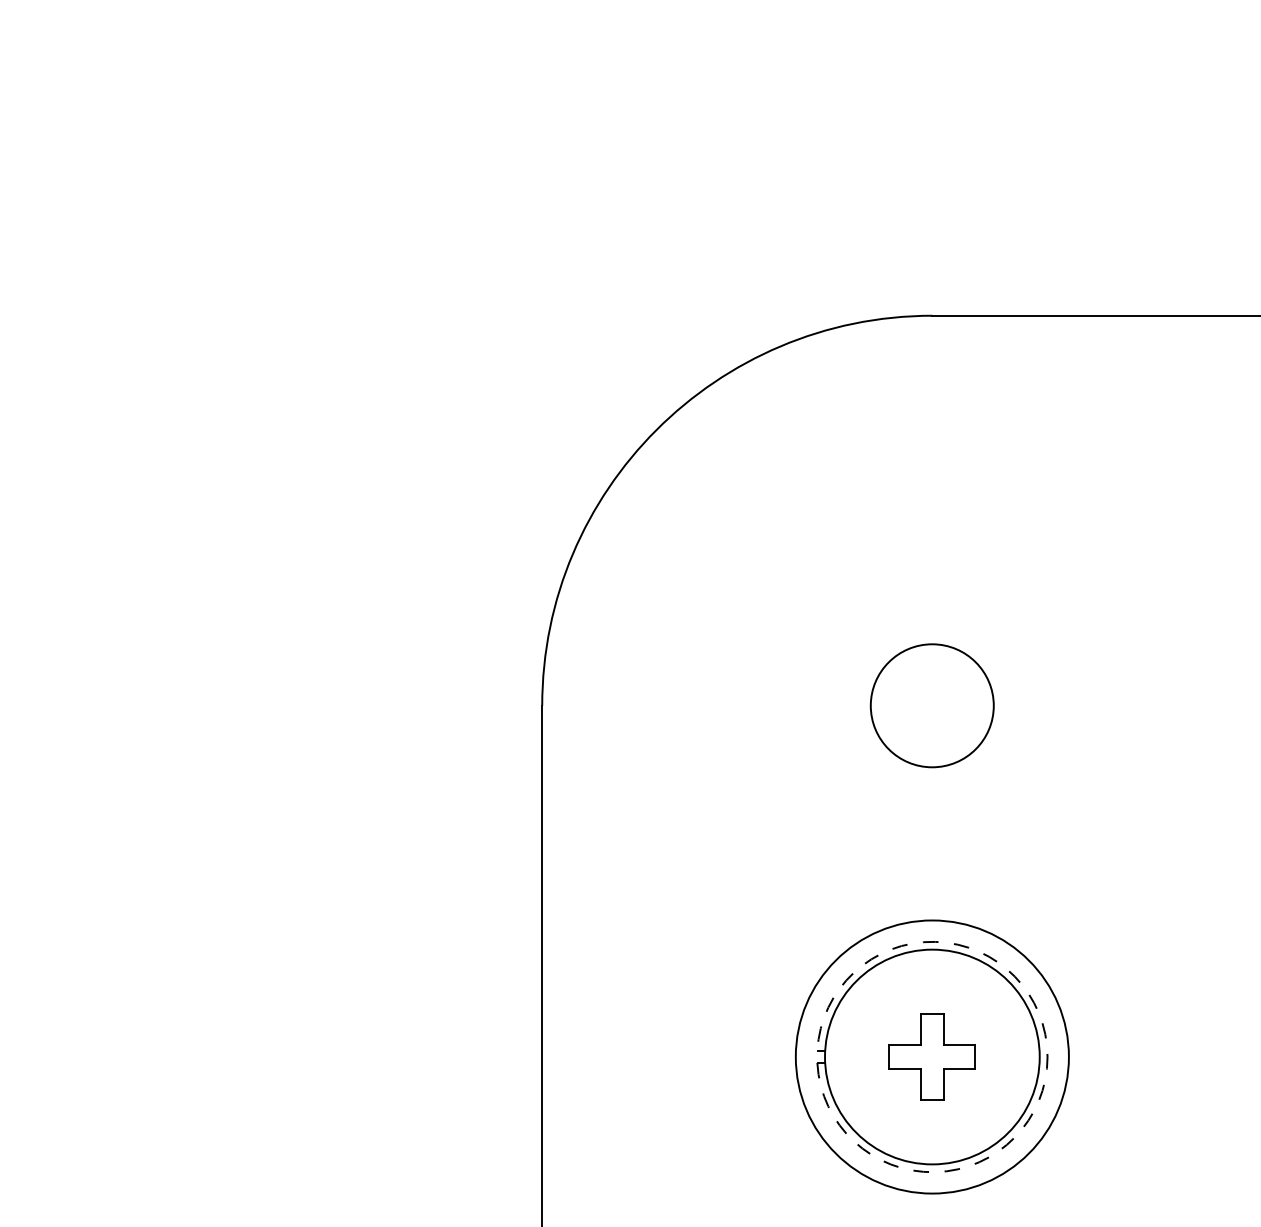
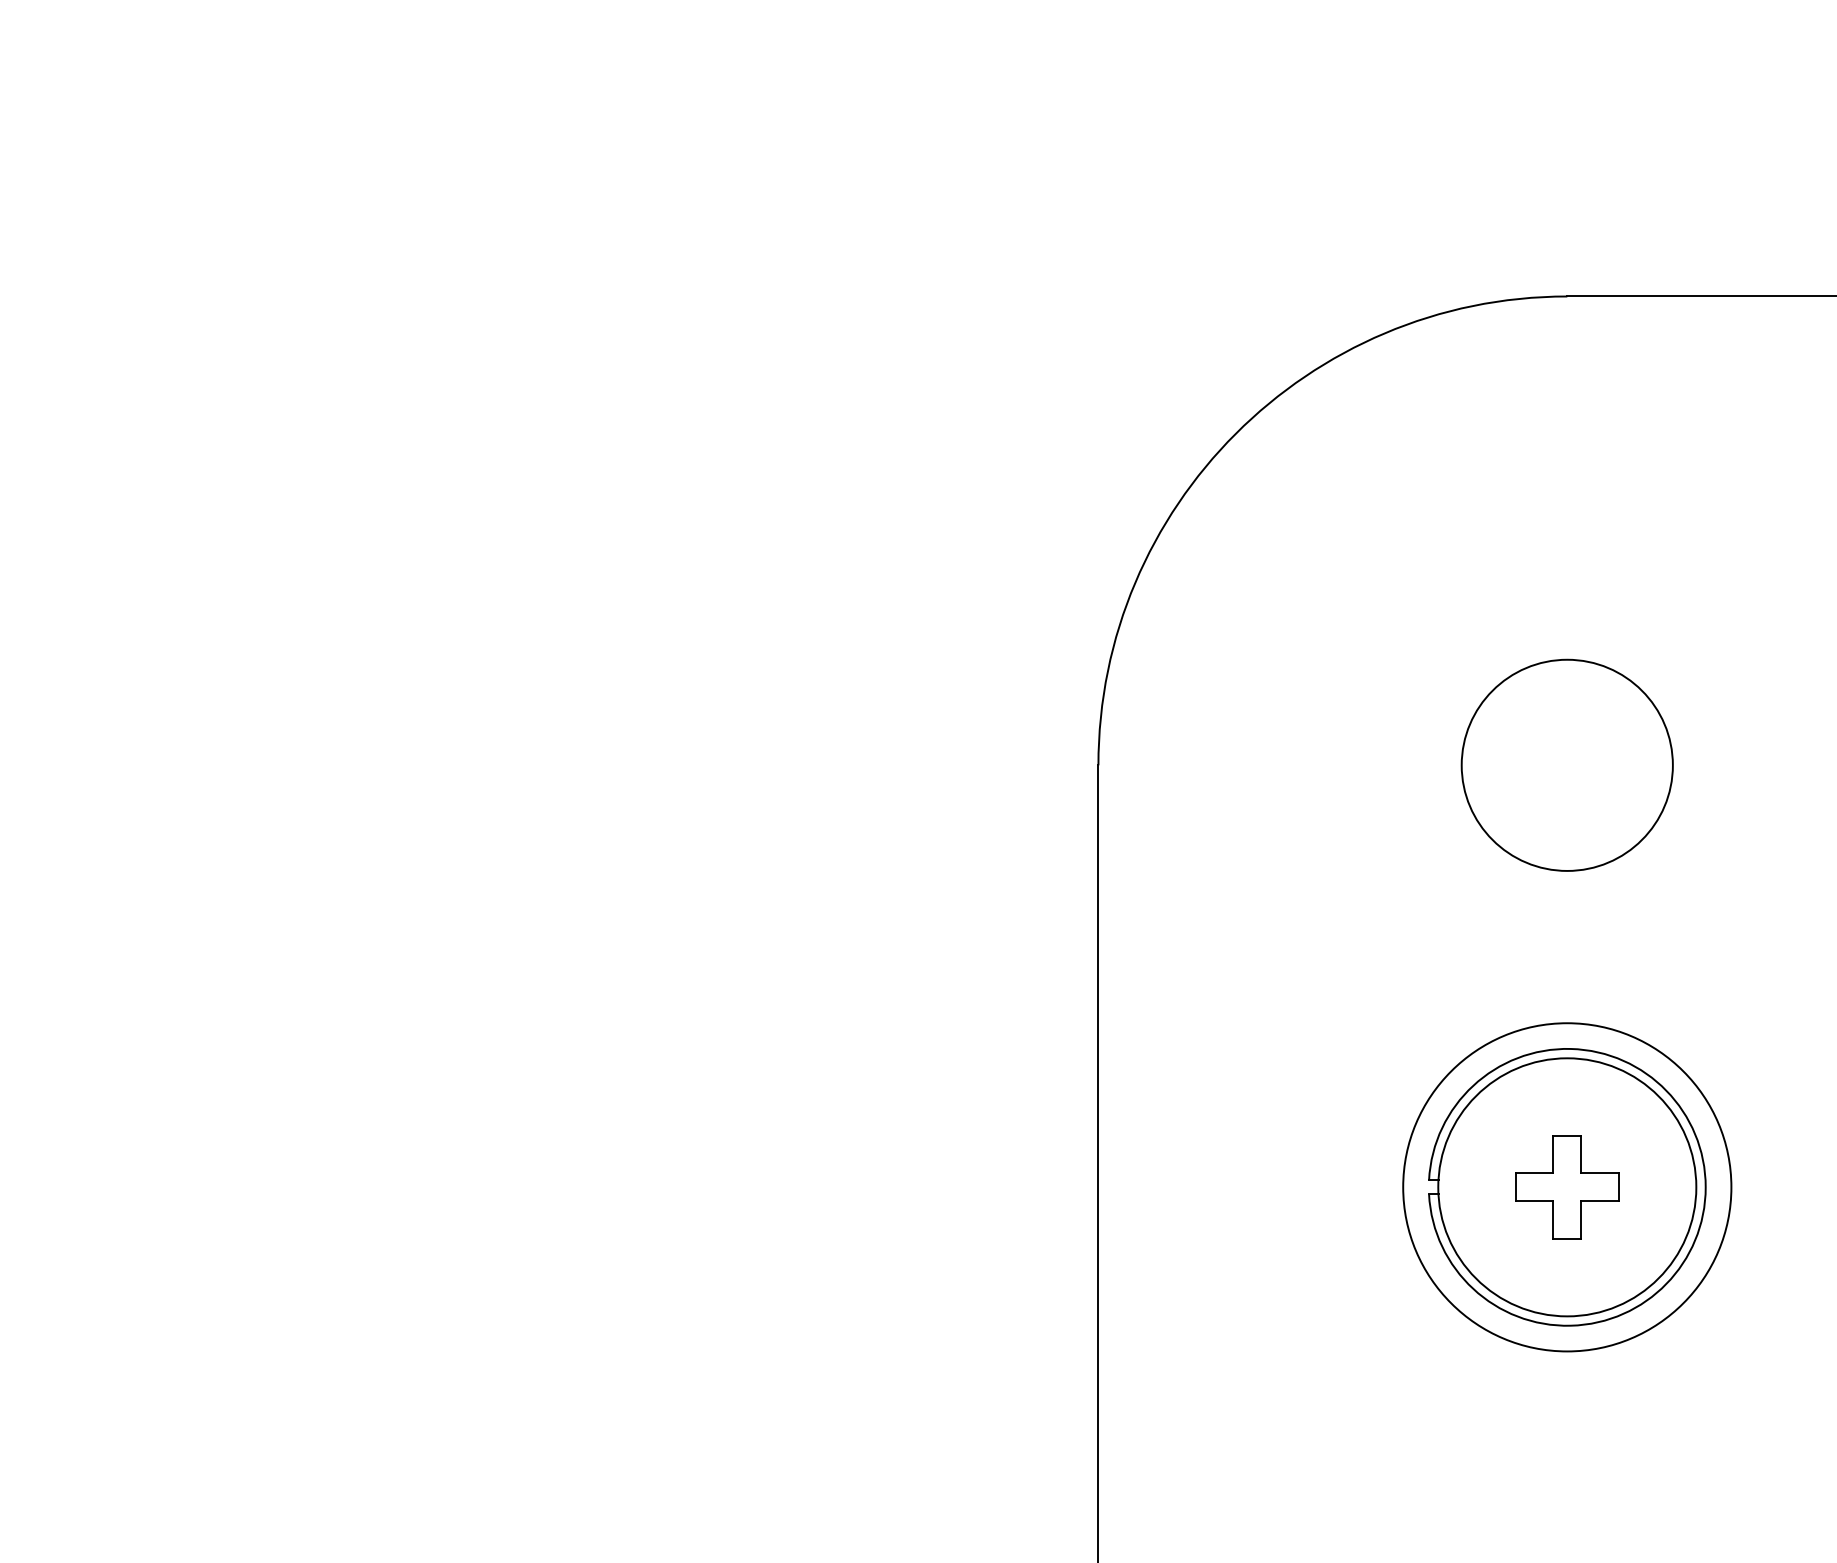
circle: (931, 705) -> (1566, 764), size x1.43
arc: (1047, 1057) -> (1705, 1187), dashed -> solid

